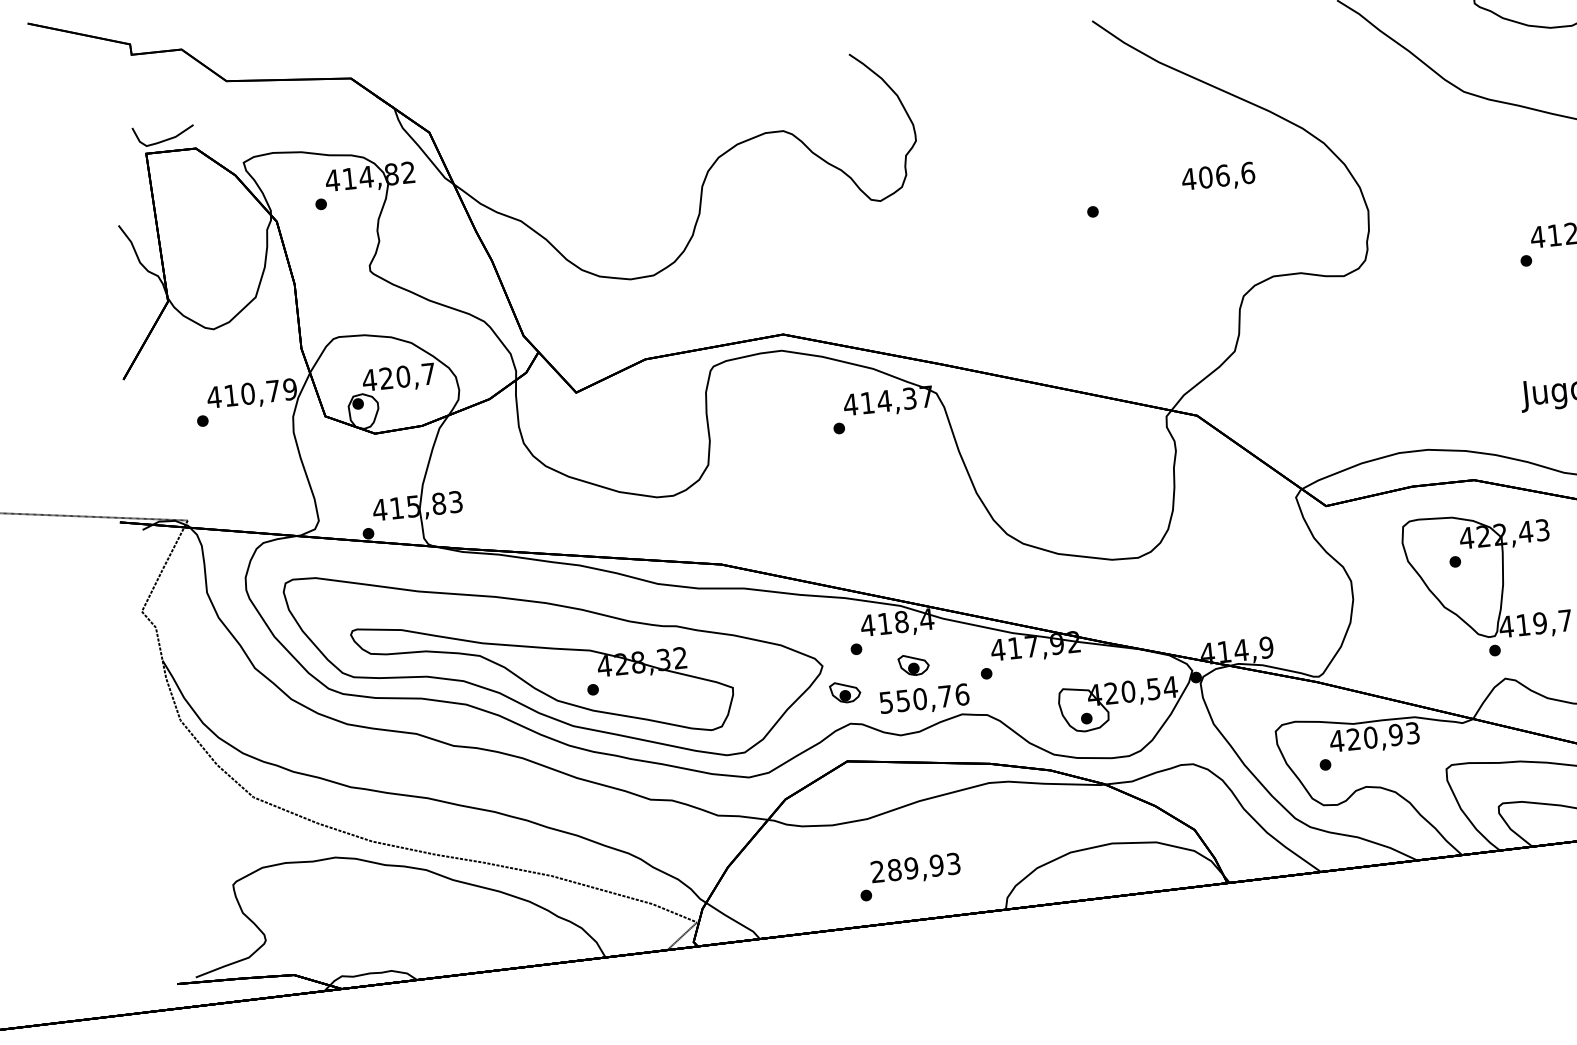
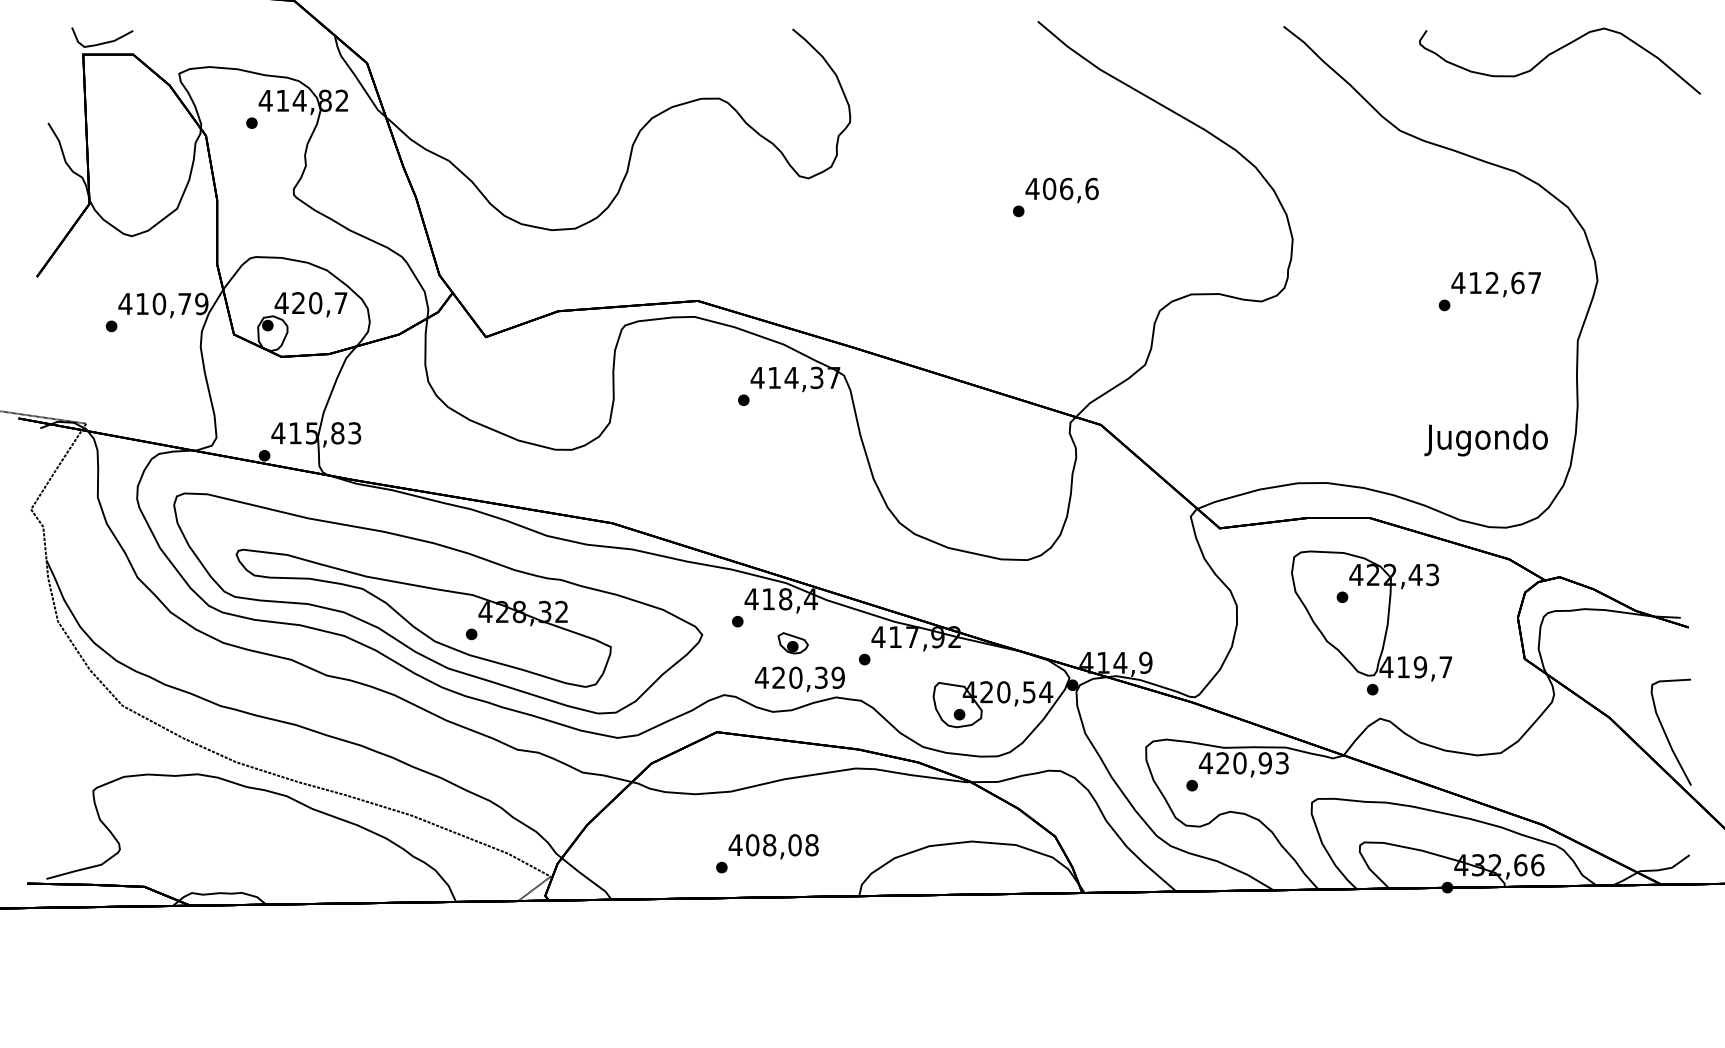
text: (1217, 177) -> (1061, 190), moved
part: (844, 692) -> (721, 663), removed
text: (923, 698) -> (799, 677), 550,76 -> 420,39
text: (915, 868) -> (773, 845), 289,93 -> 408,08

